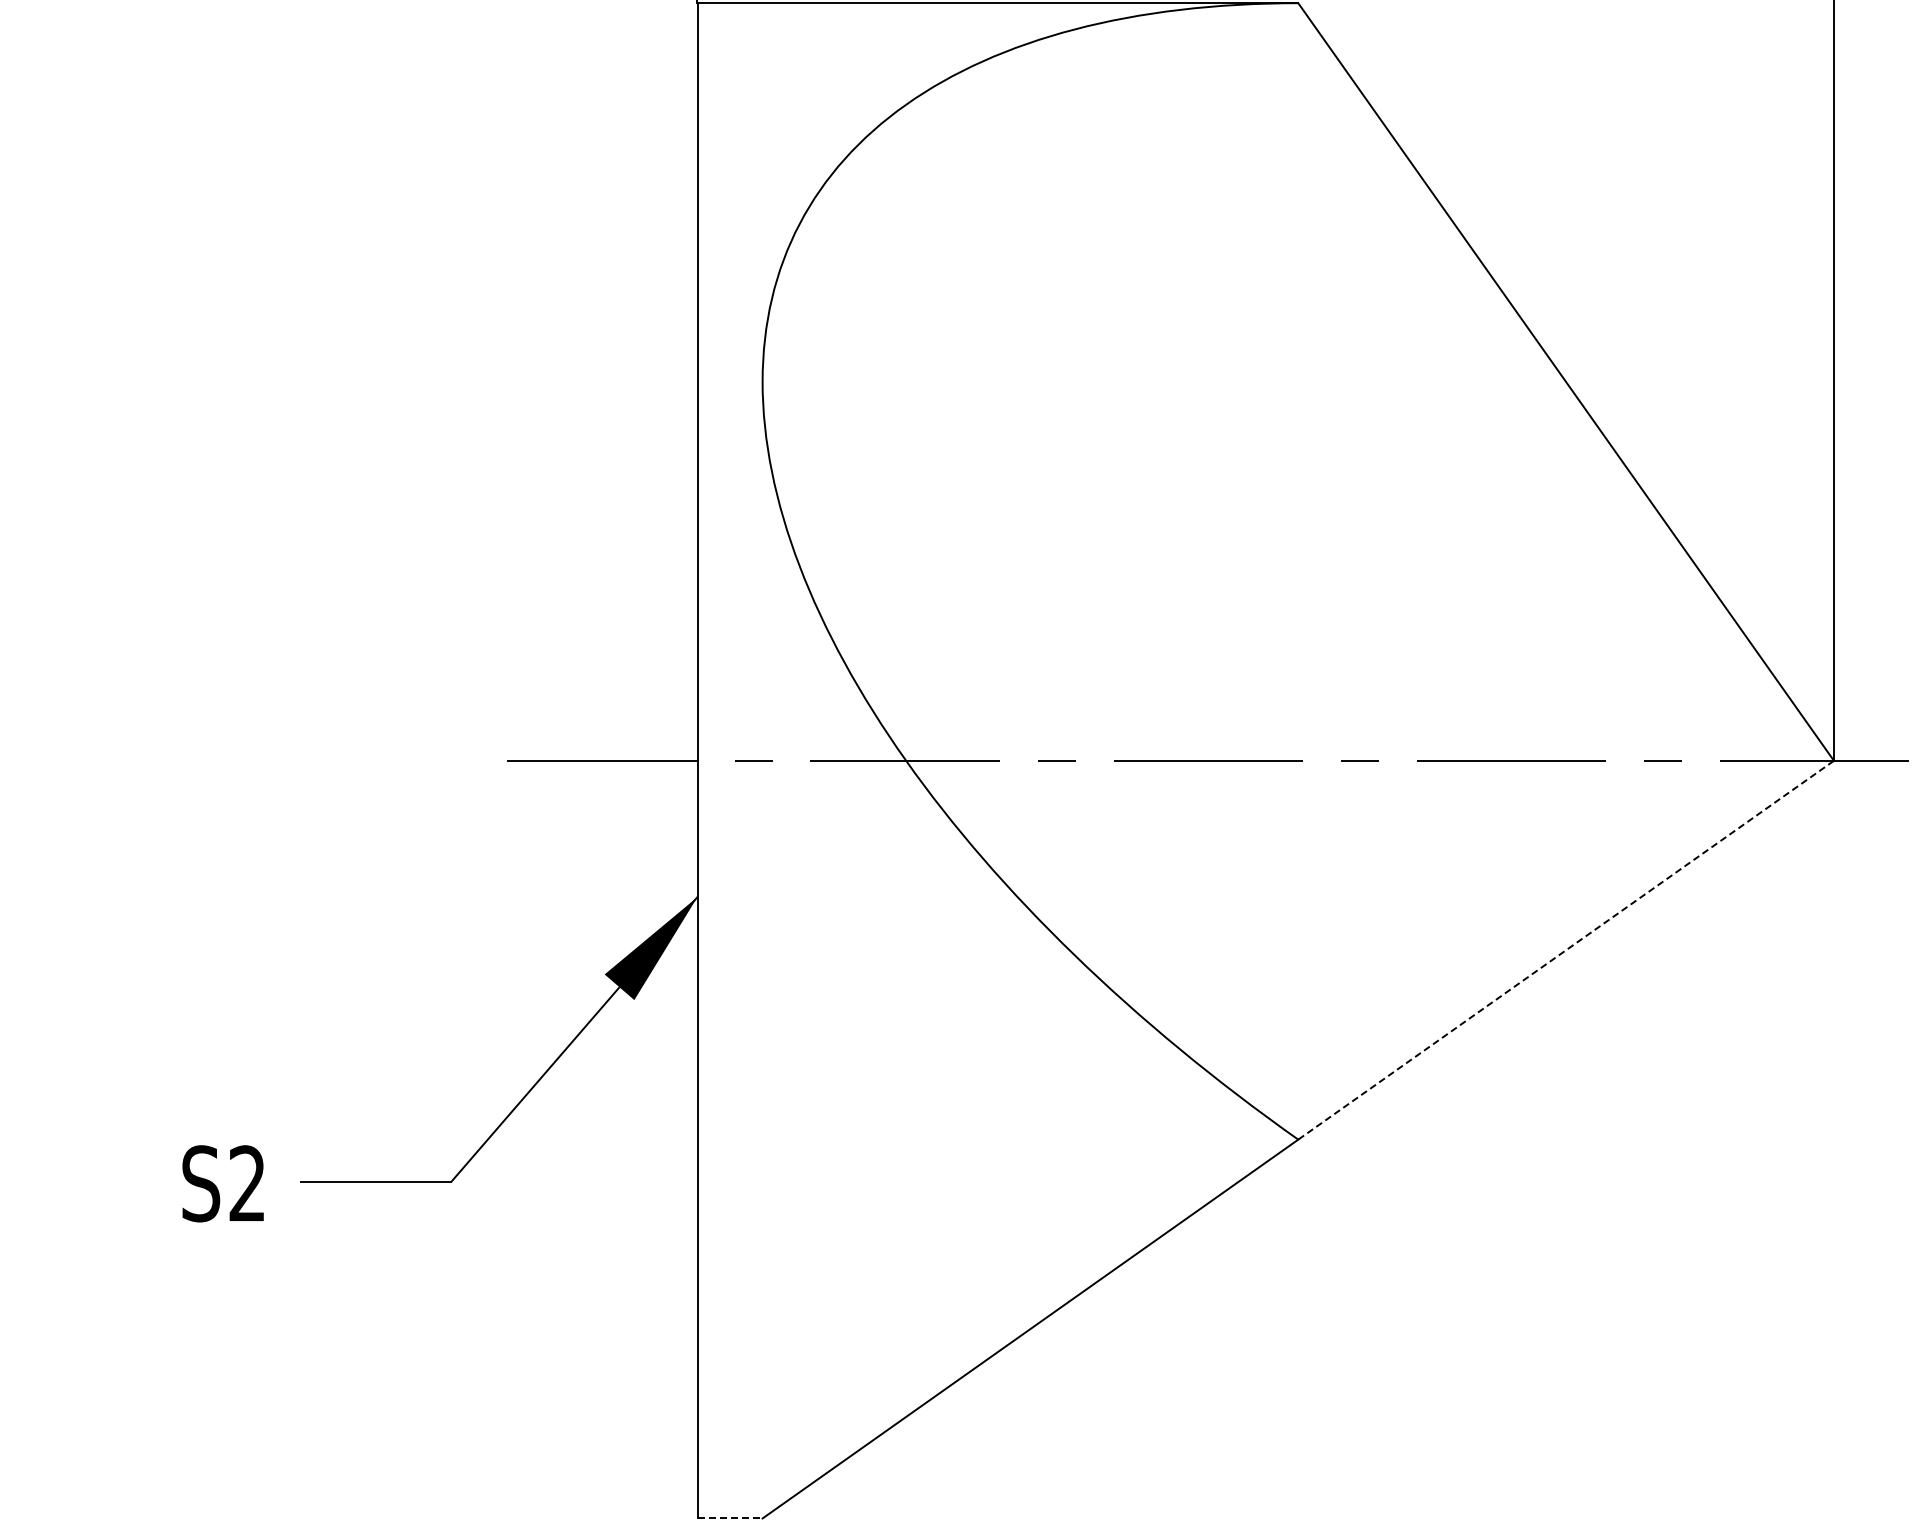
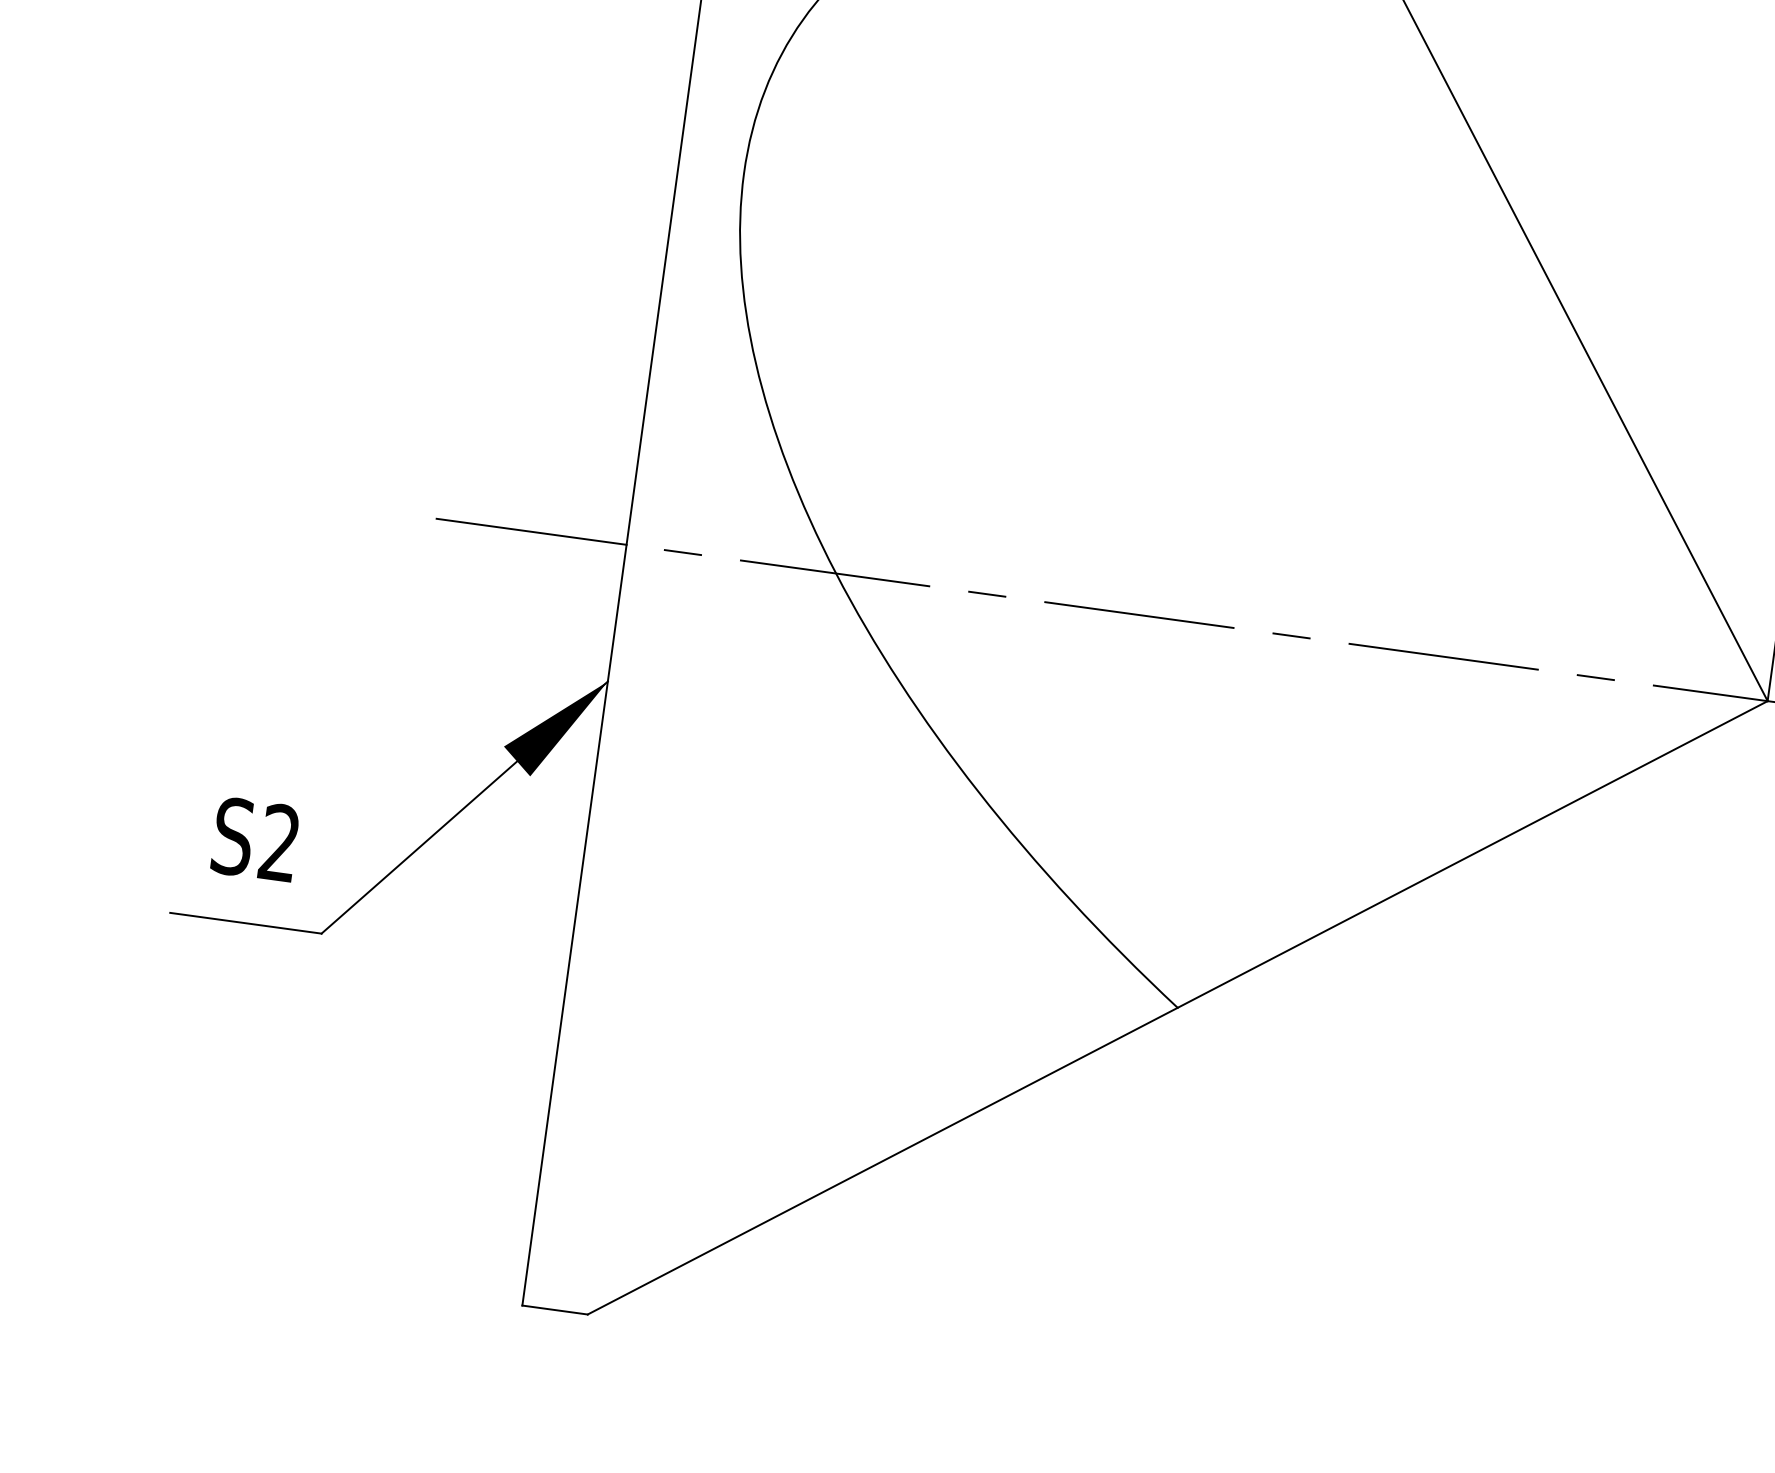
line: (1565, 950) -> (1472, 854), dashed -> solid
text: (222, 1183) -> (254, 839), moved
line: (730, 1518) -> (555, 1310), dashed -> solid

